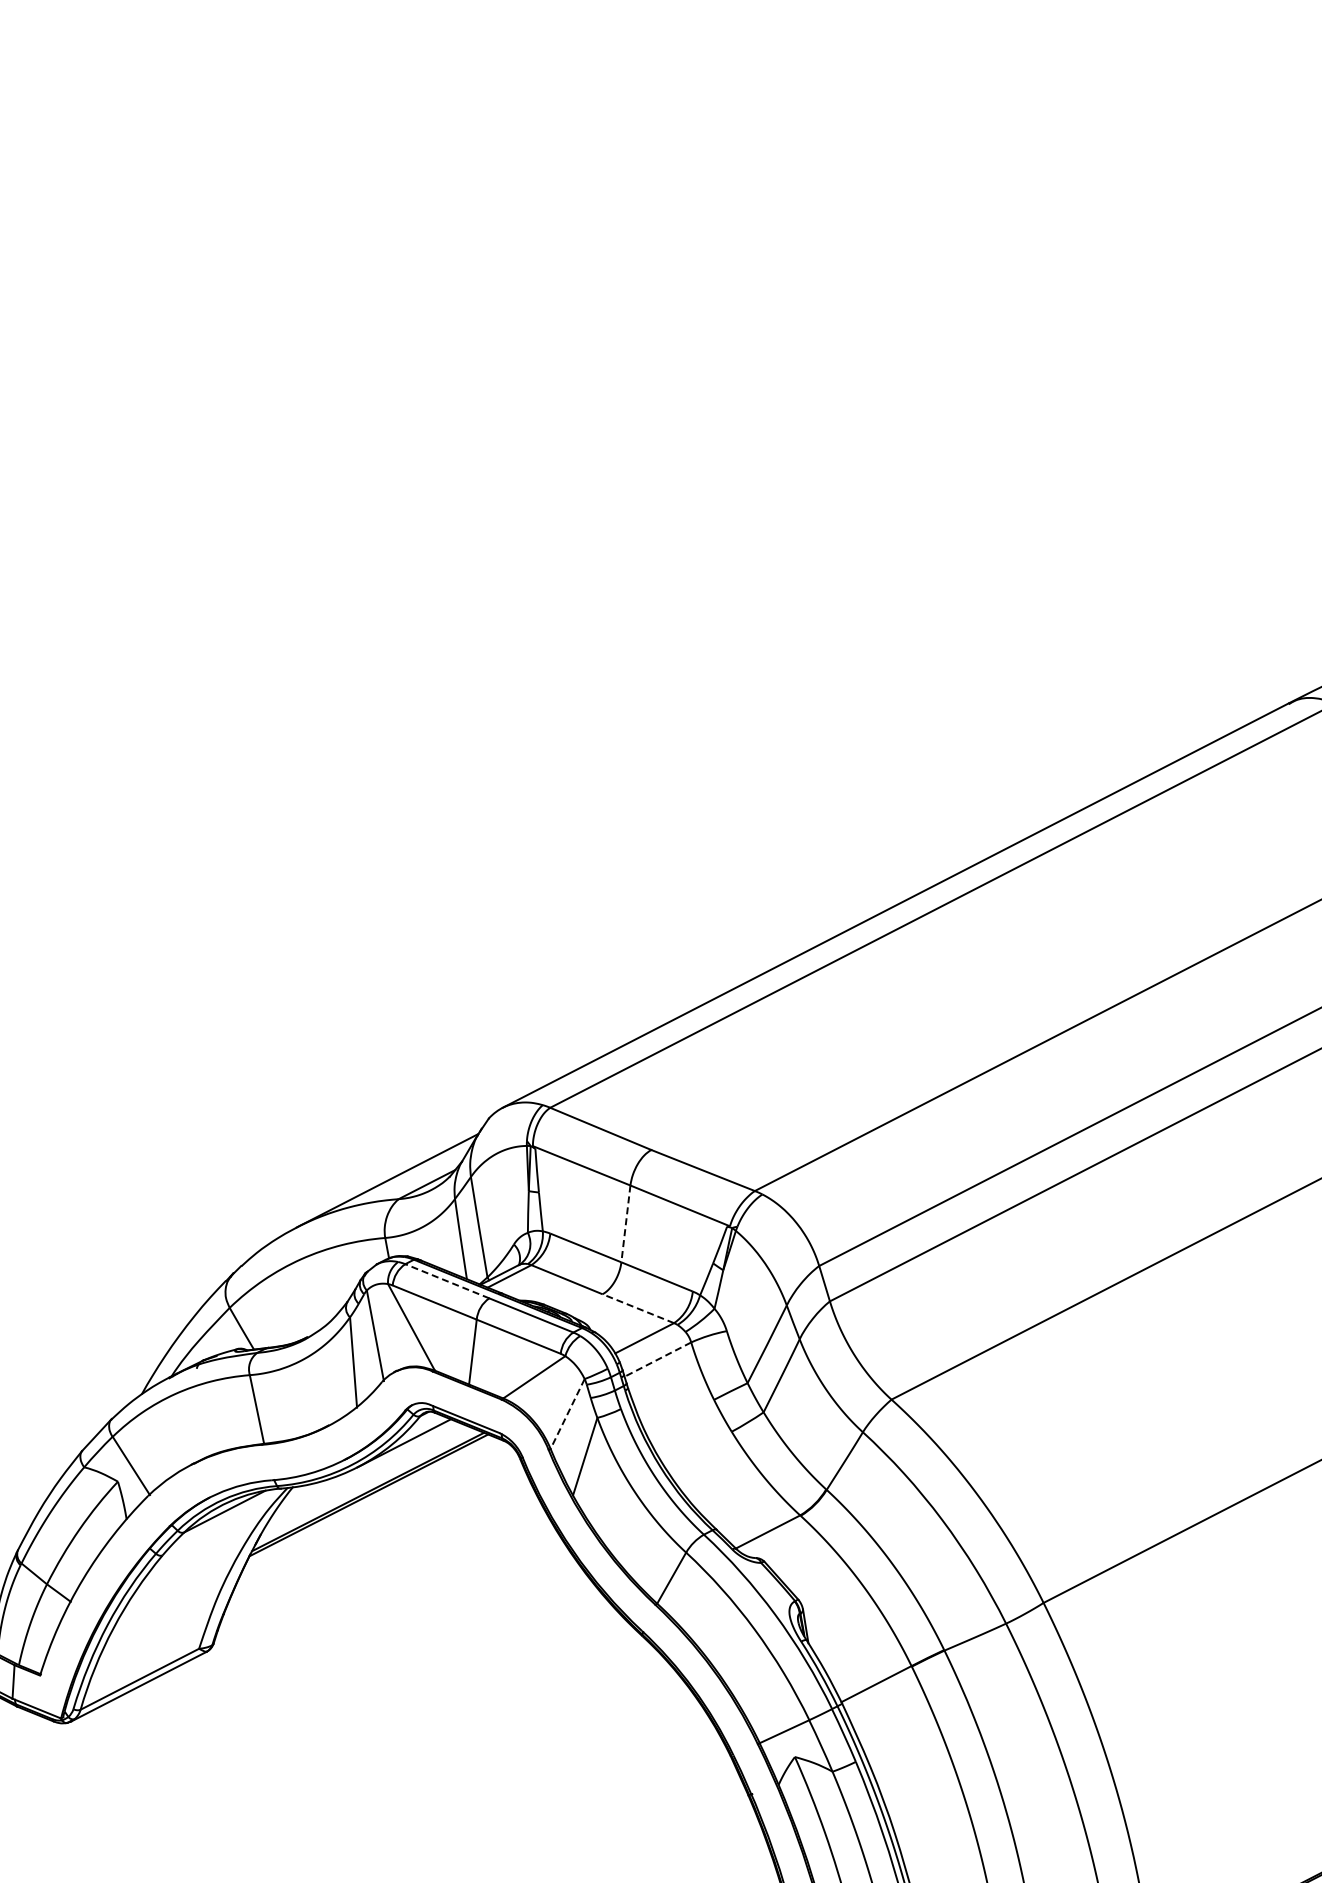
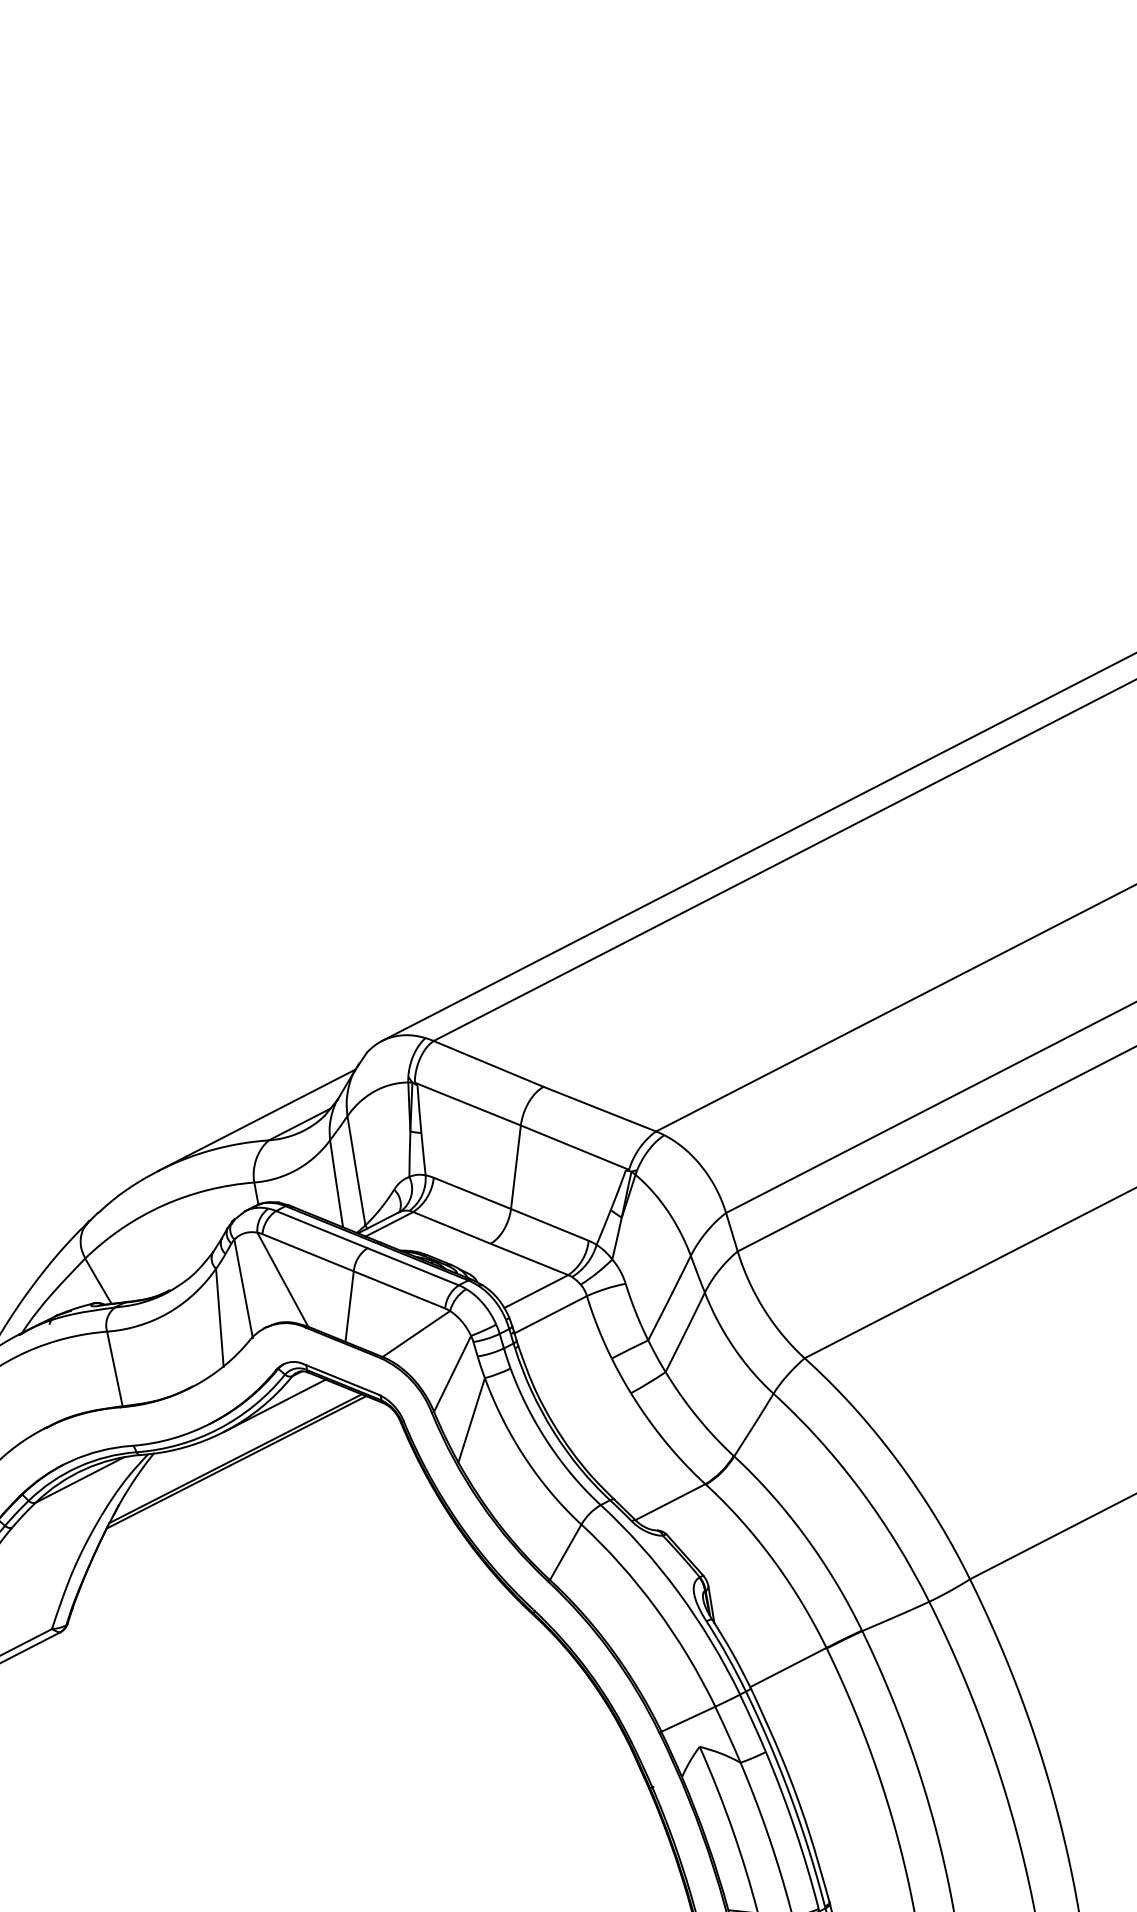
line: (625, 1223) -> (515, 1166), dashed -> solid
line: (446, 1281) -> (320, 1229), dashed -> solid
line: (638, 1308) -> (529, 1259), dashed -> solid
line: (657, 1359) -> (550, 1314), dashed -> solid
line: (567, 1413) -> (452, 1373), dashed -> solid

